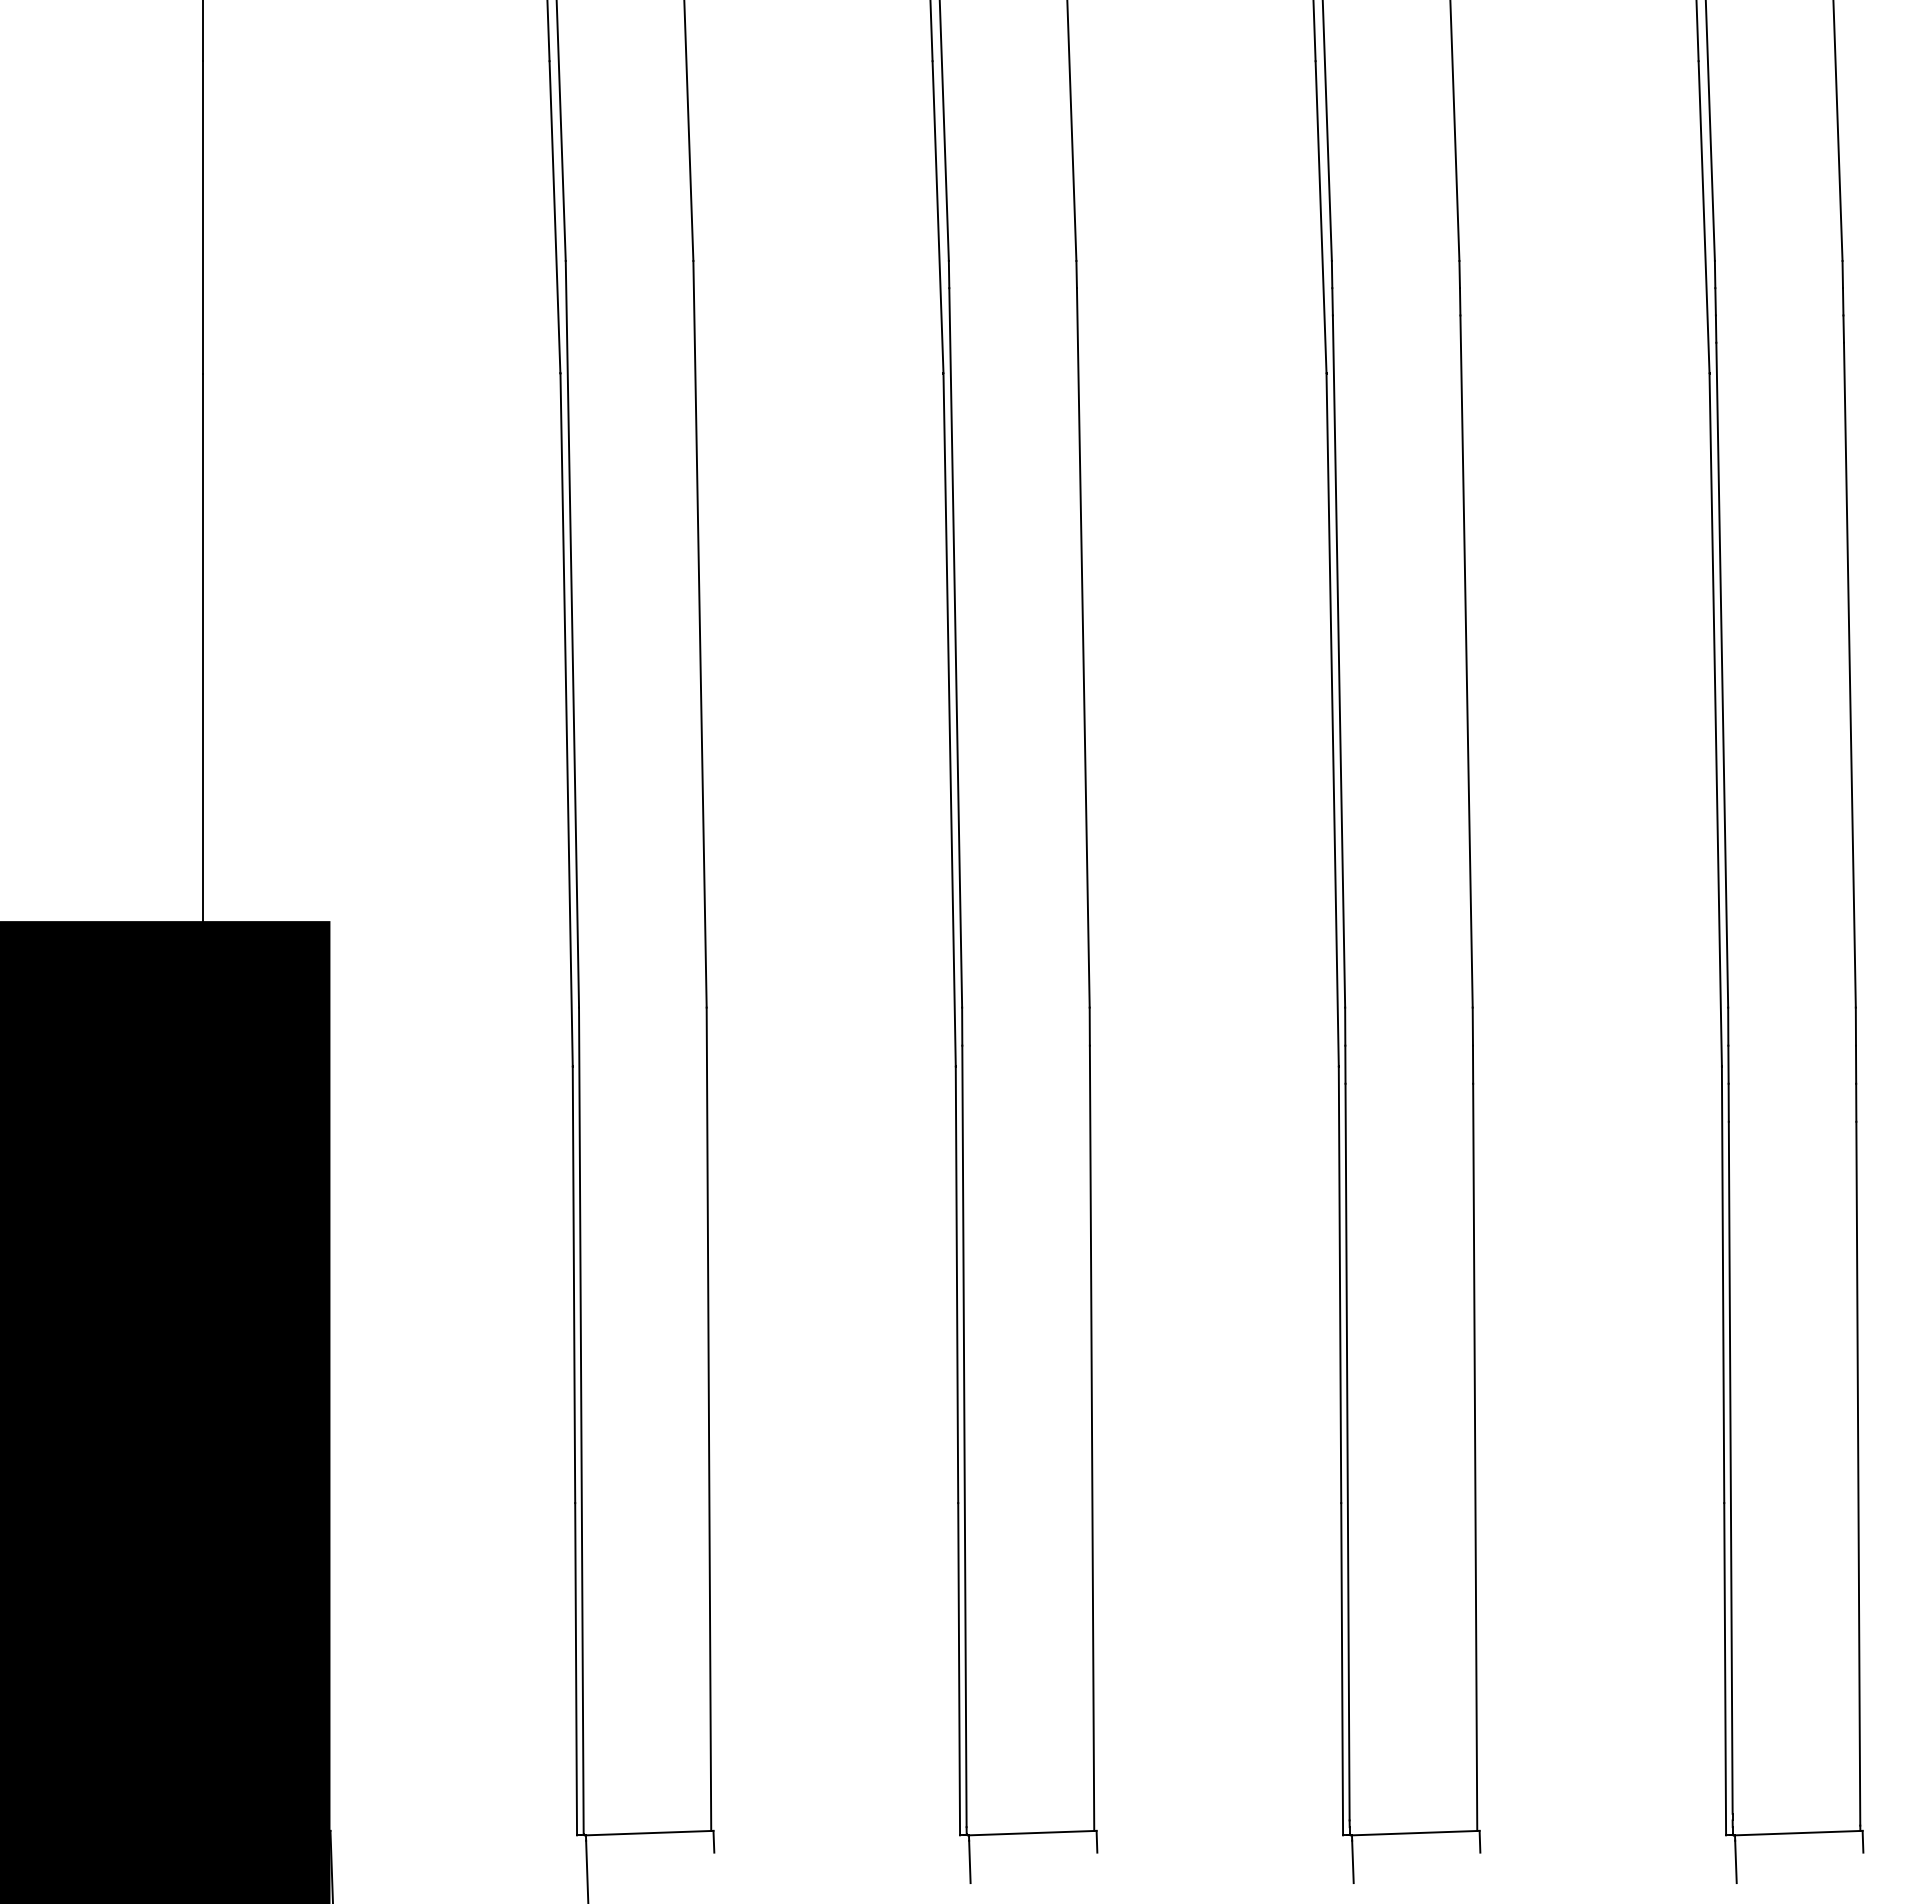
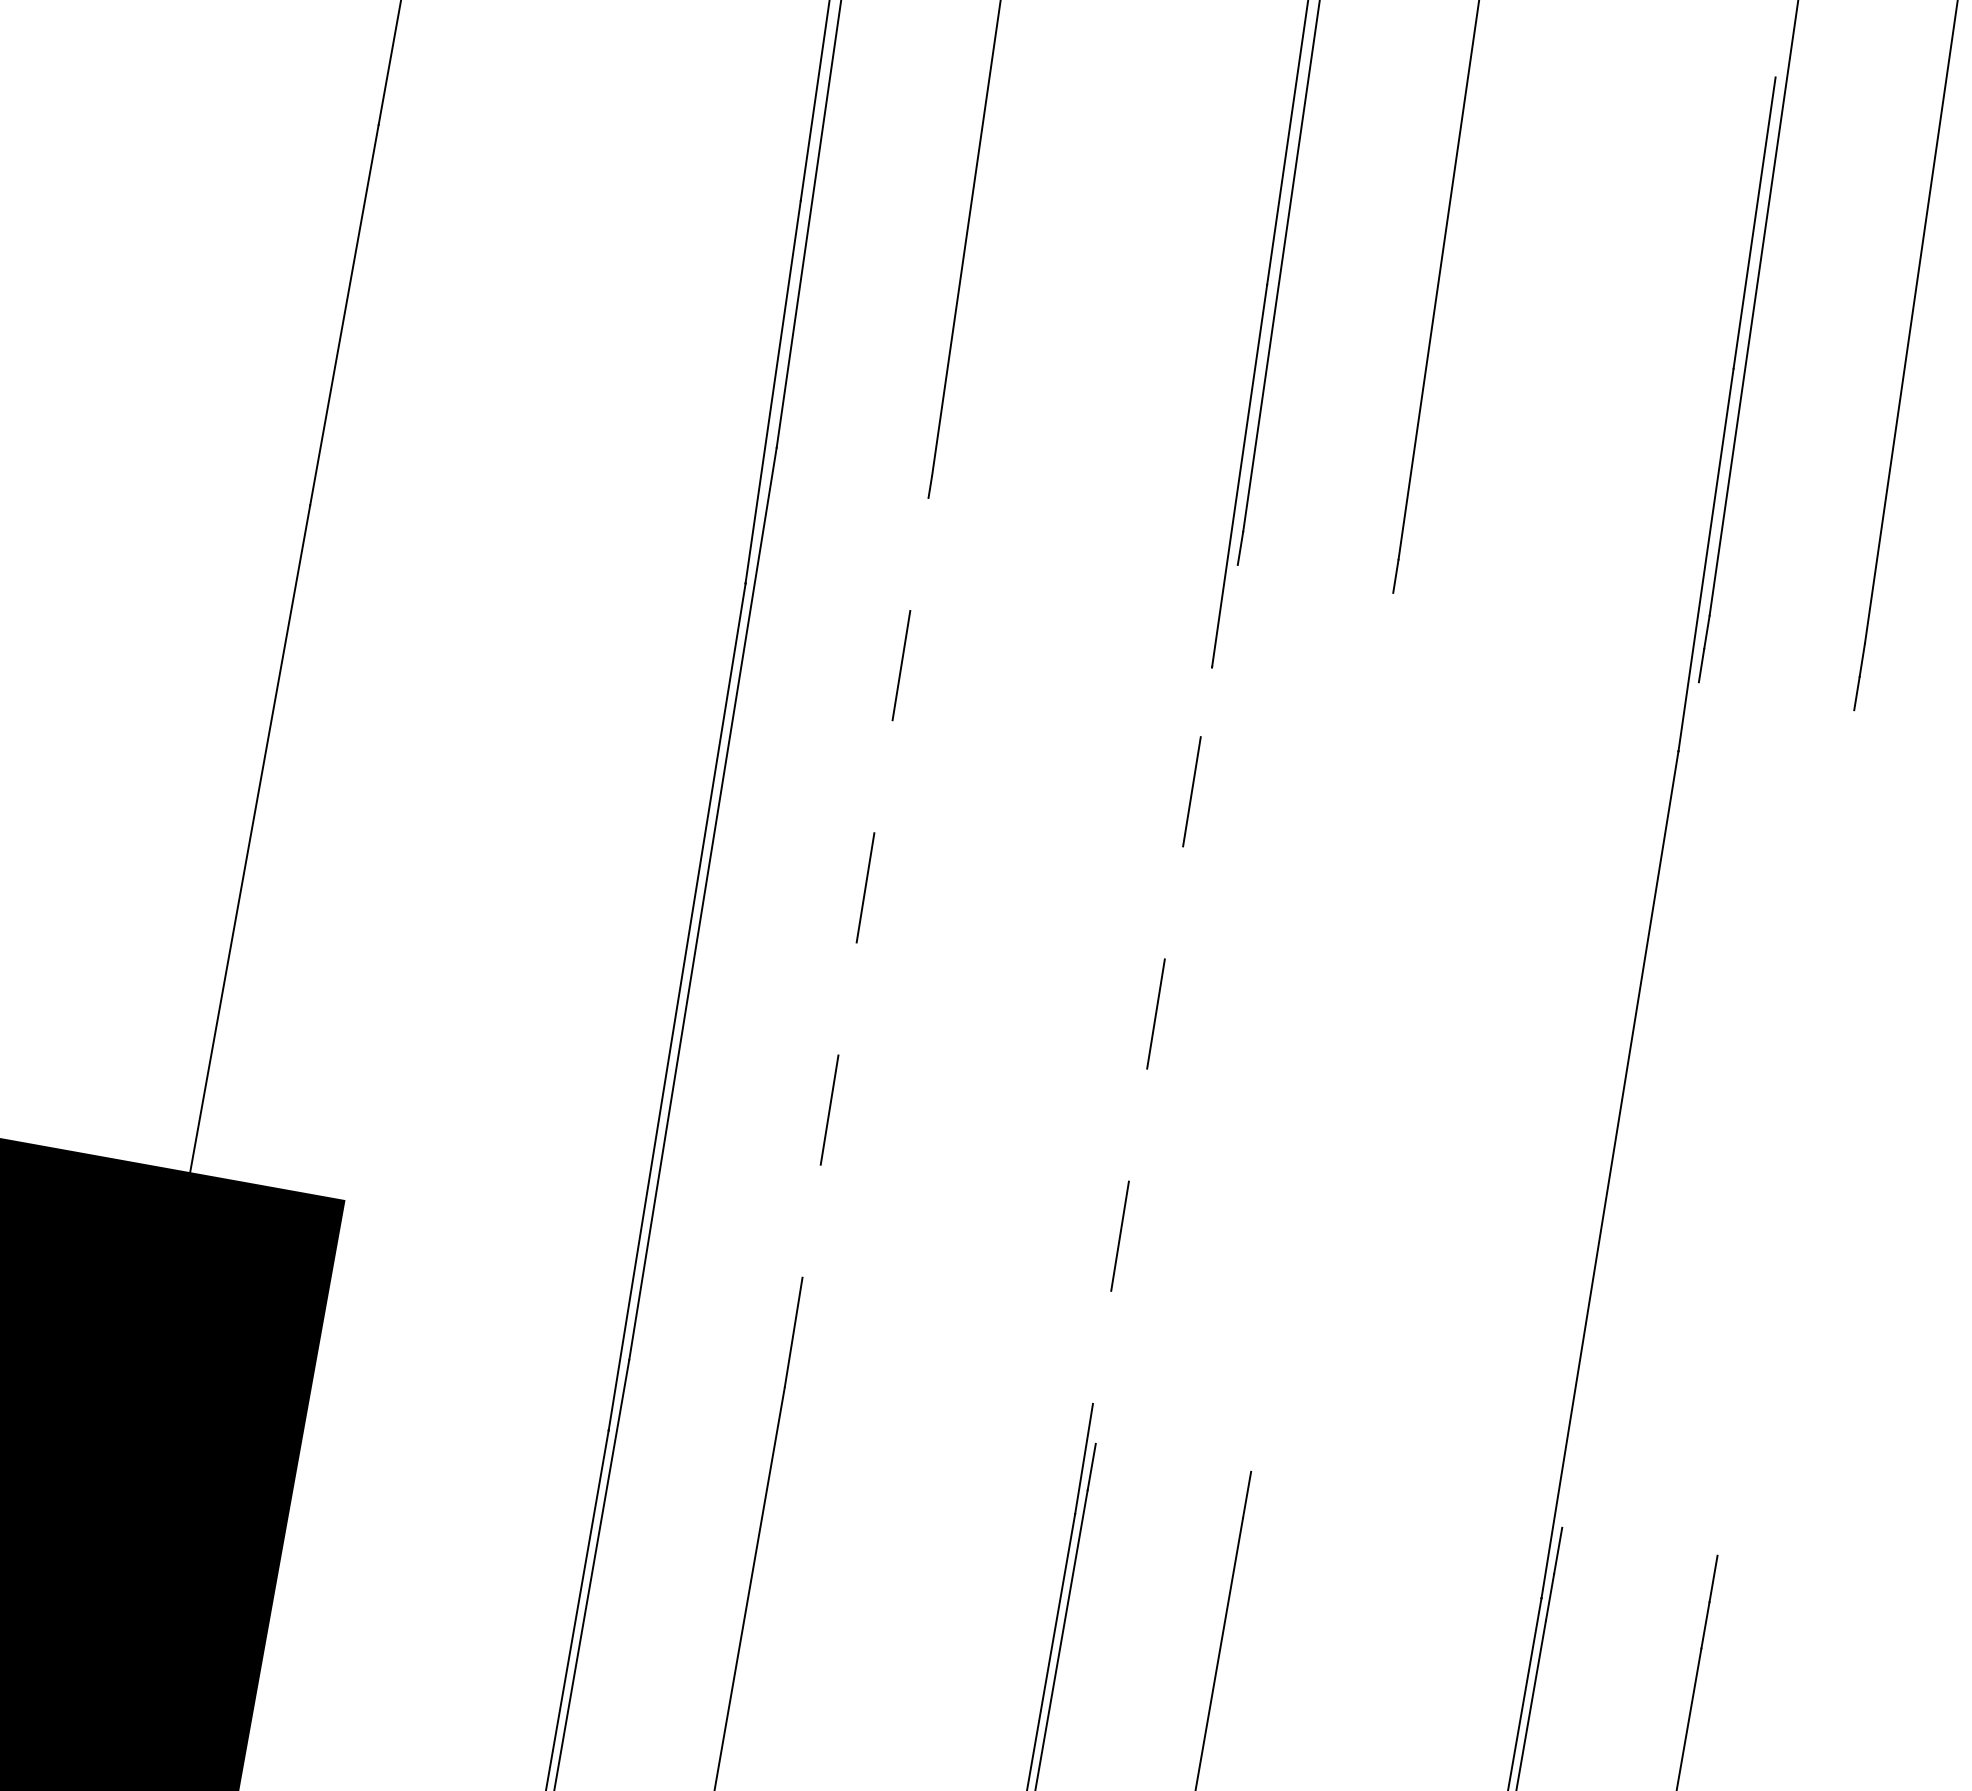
line: (700, 633) -> (859, 930), solid -> dashed
line: (955, 647) -> (1166, 1003), removed
line: (1082, 647) -> (1321, 1031), removed
line: (1338, 661) -> (1629, 1104), removed
line: (1466, 661) -> (1785, 1132), removed
line: (949, 719) -> (1143, 1090), solid -> dashed

